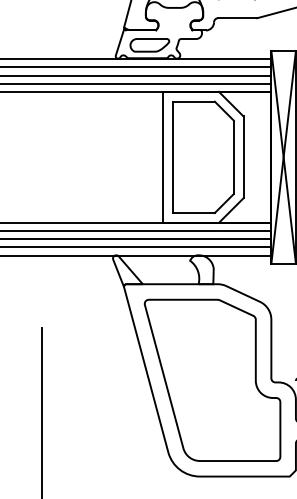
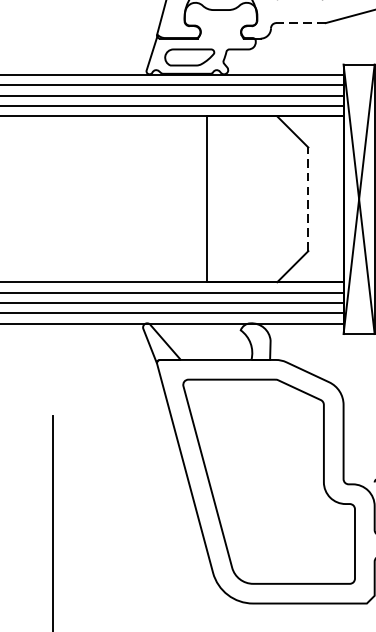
line: (237, 18) -> (300, 23), solid -> dashed
part: (203, 156) -> (257, 198), removed
line: (243, 157) -> (308, 199), solid -> dashed

